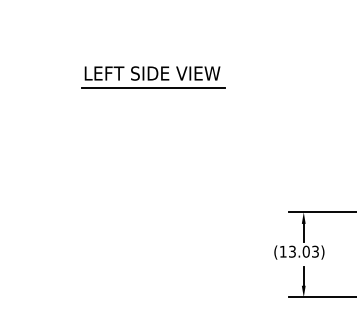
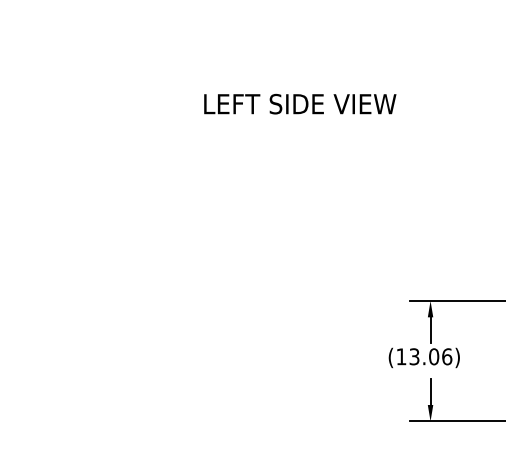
text: (152, 73) -> (300, 103), moved
line: (152, 87) -> (216, 124), removed
text: (315, 251) -> (447, 356), (13.03) -> (13.06)

